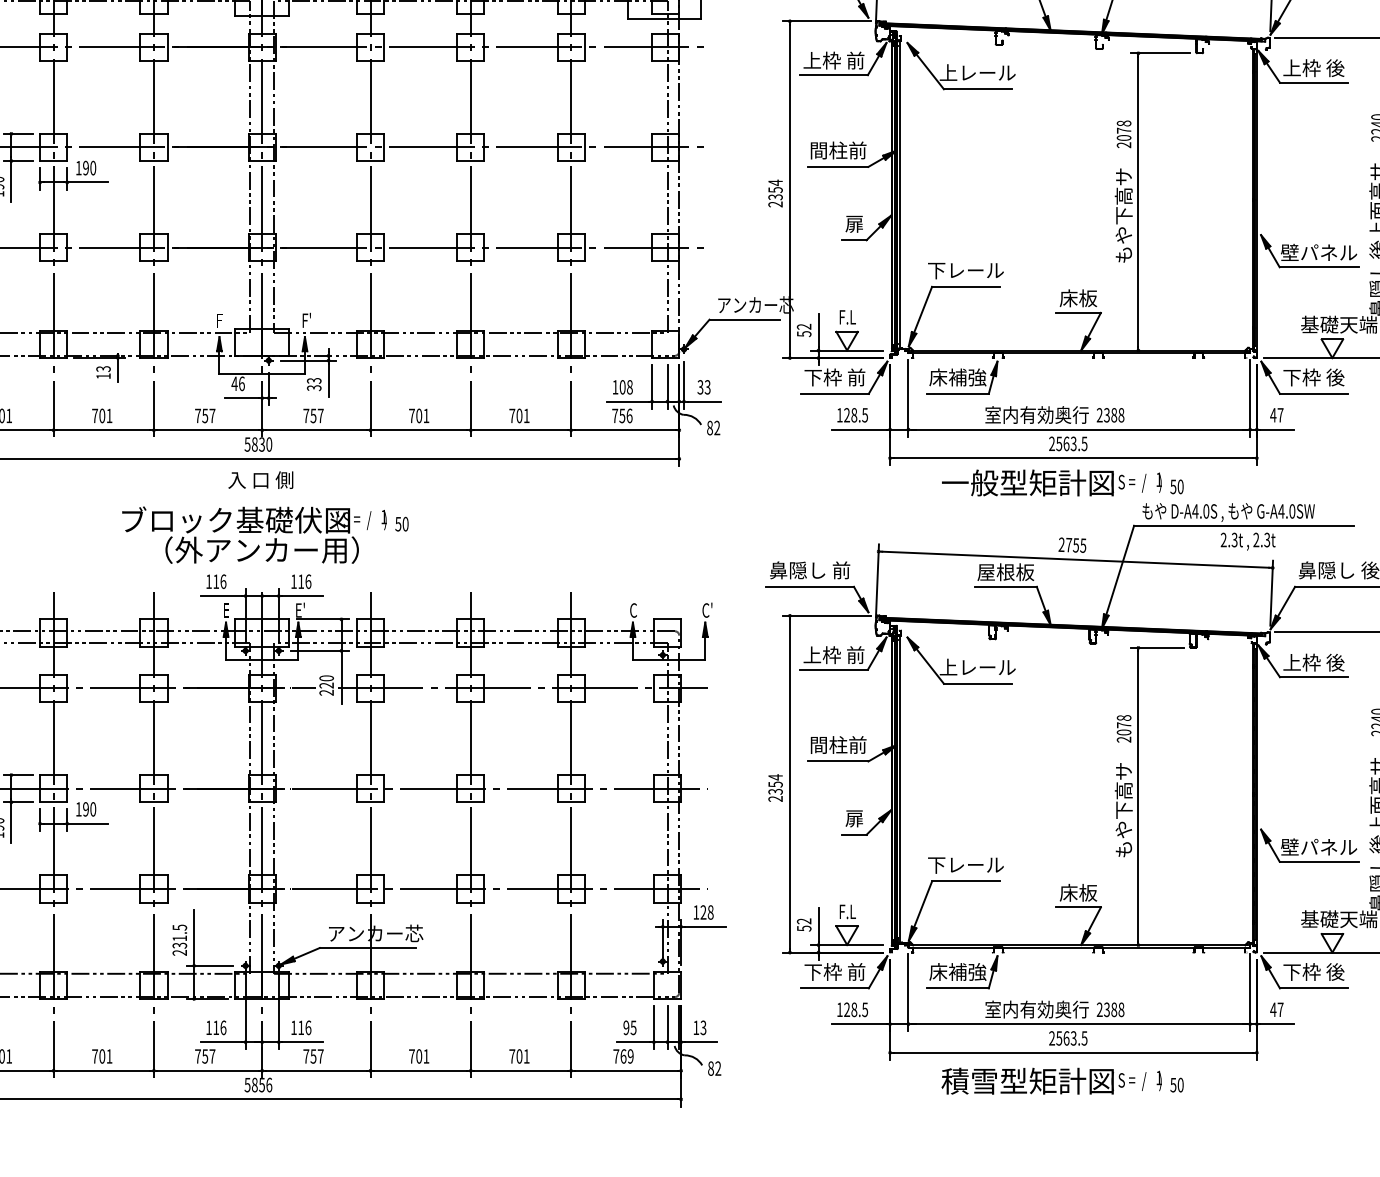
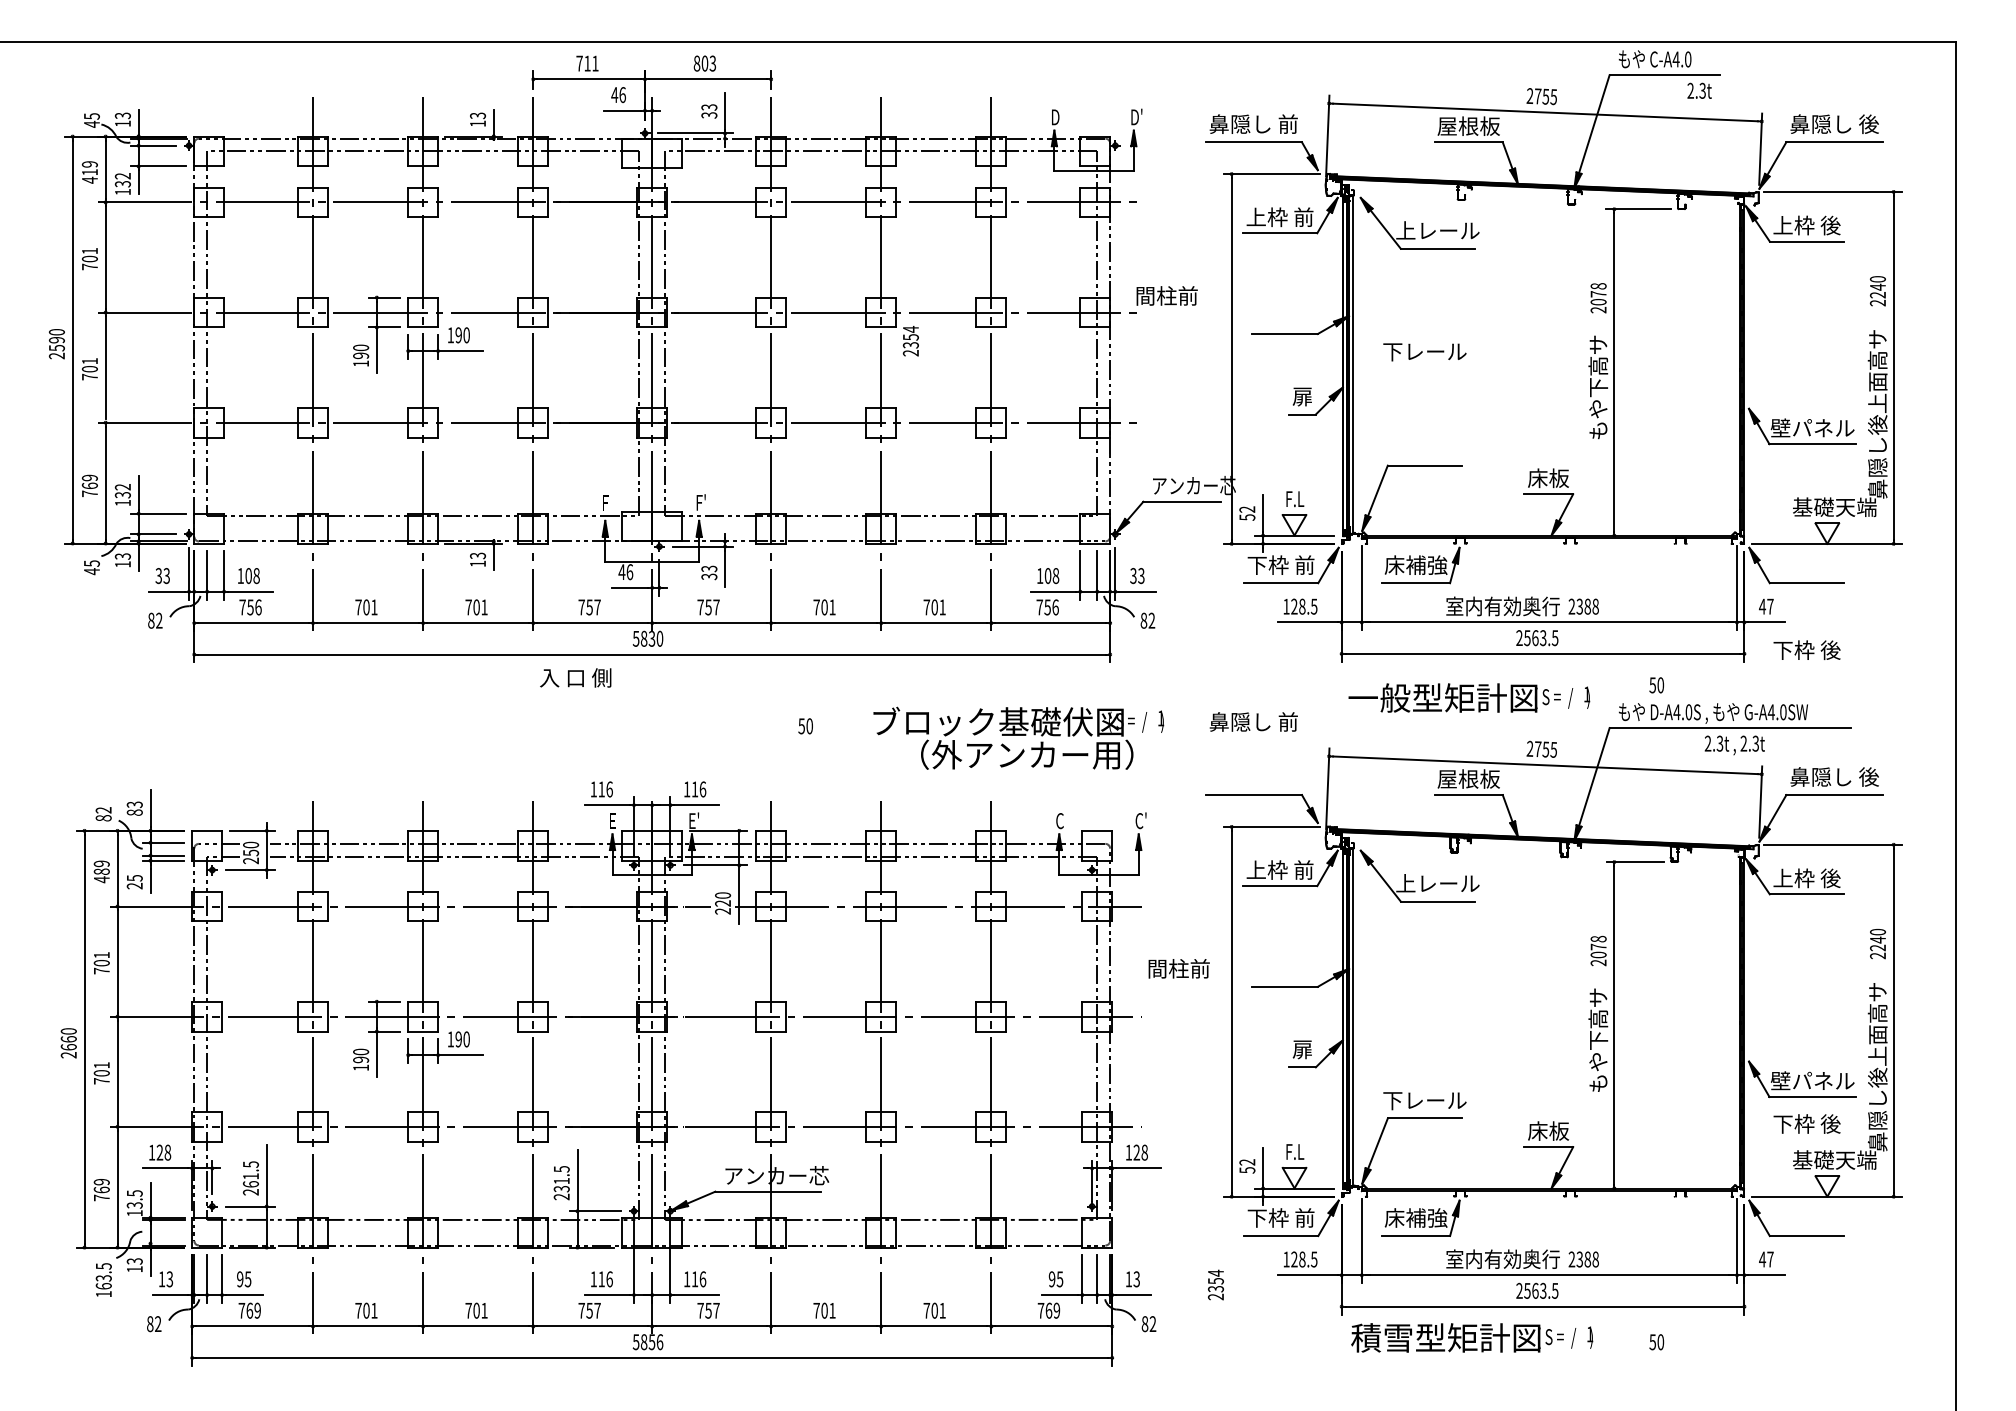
text: (838, 150) -> (1166, 295), moved
text: (775, 193) -> (910, 341), moved
text: (965, 271) -> (1424, 352), moved
text: (1313, 376) -> (1806, 649), moved
text: (260, 479) -> (575, 677), moved
text: (1052, 482) -> (1469, 697), moved
text: (254, 534) -> (1018, 737), moved
text: (809, 569) -> (1253, 721), moved
text: (838, 744) -> (1178, 968), moved
text: (775, 787) -> (1215, 1284), moved
text: (1313, 971) -> (1806, 1123), moved
text: (1052, 1080) -> (1472, 1337), moved

